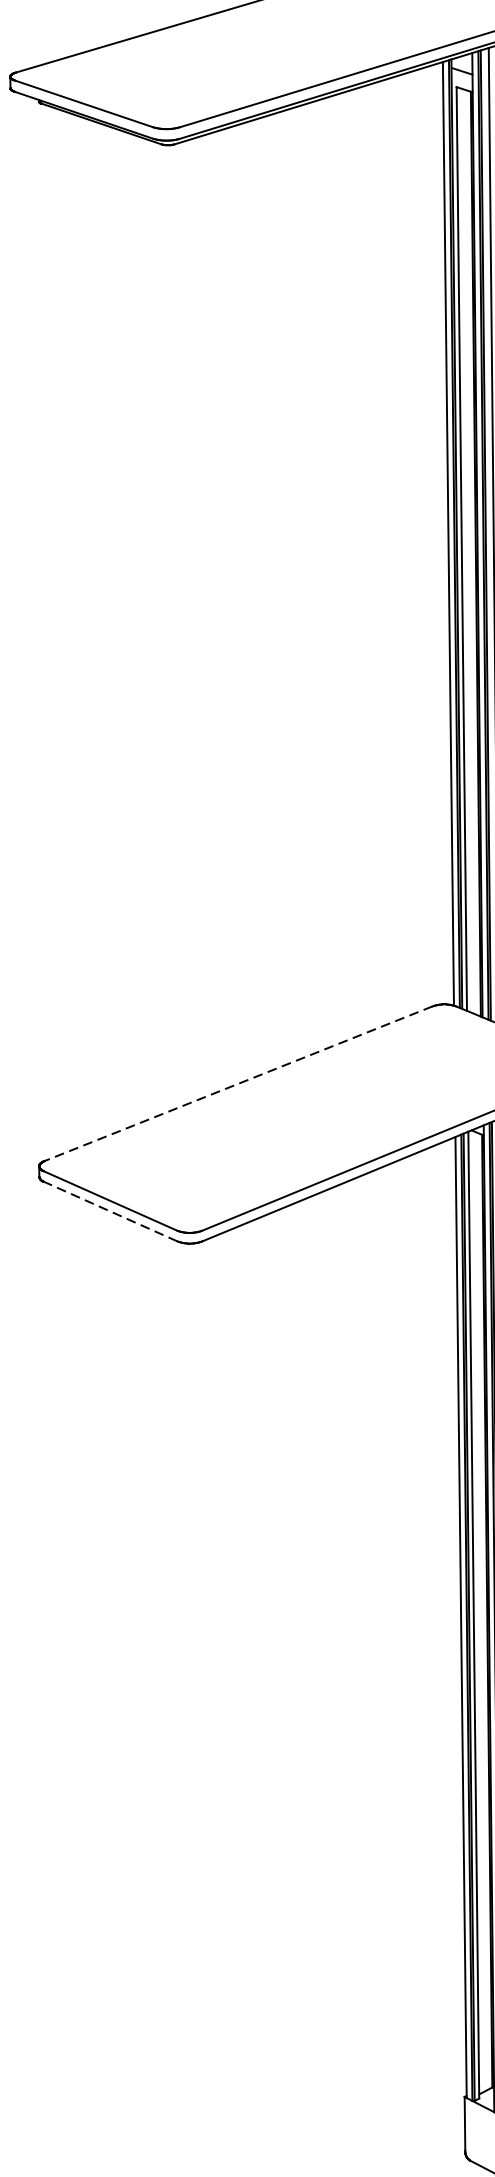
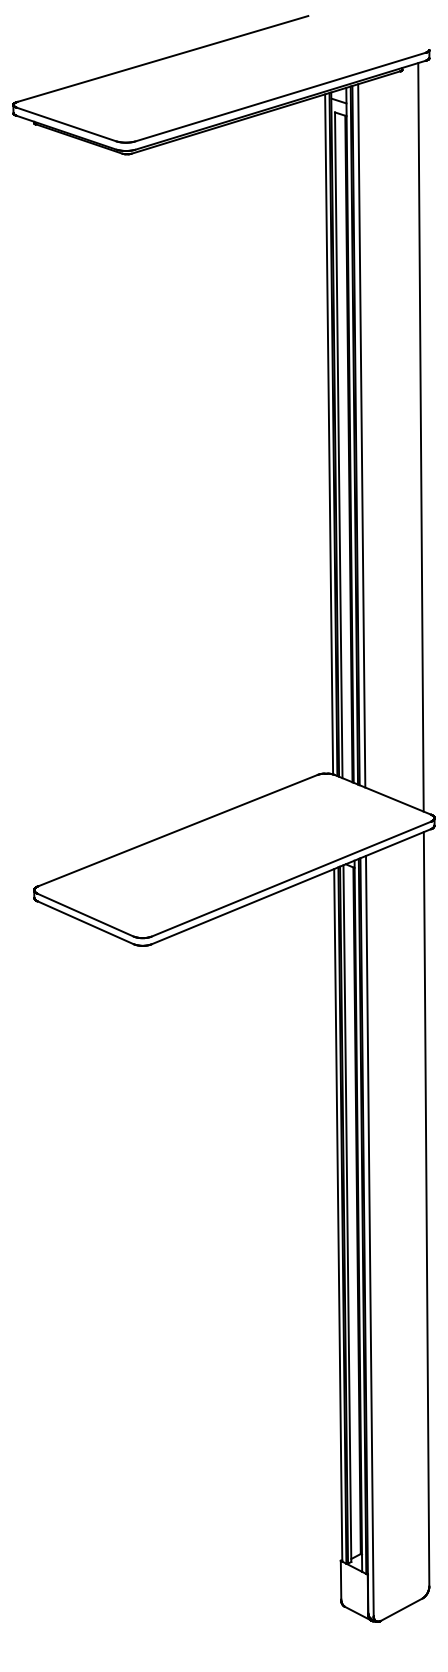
line: (238, 1083) -> (177, 830), dashed -> solid
line: (110, 1211) -> (85, 922), dashed -> solid

